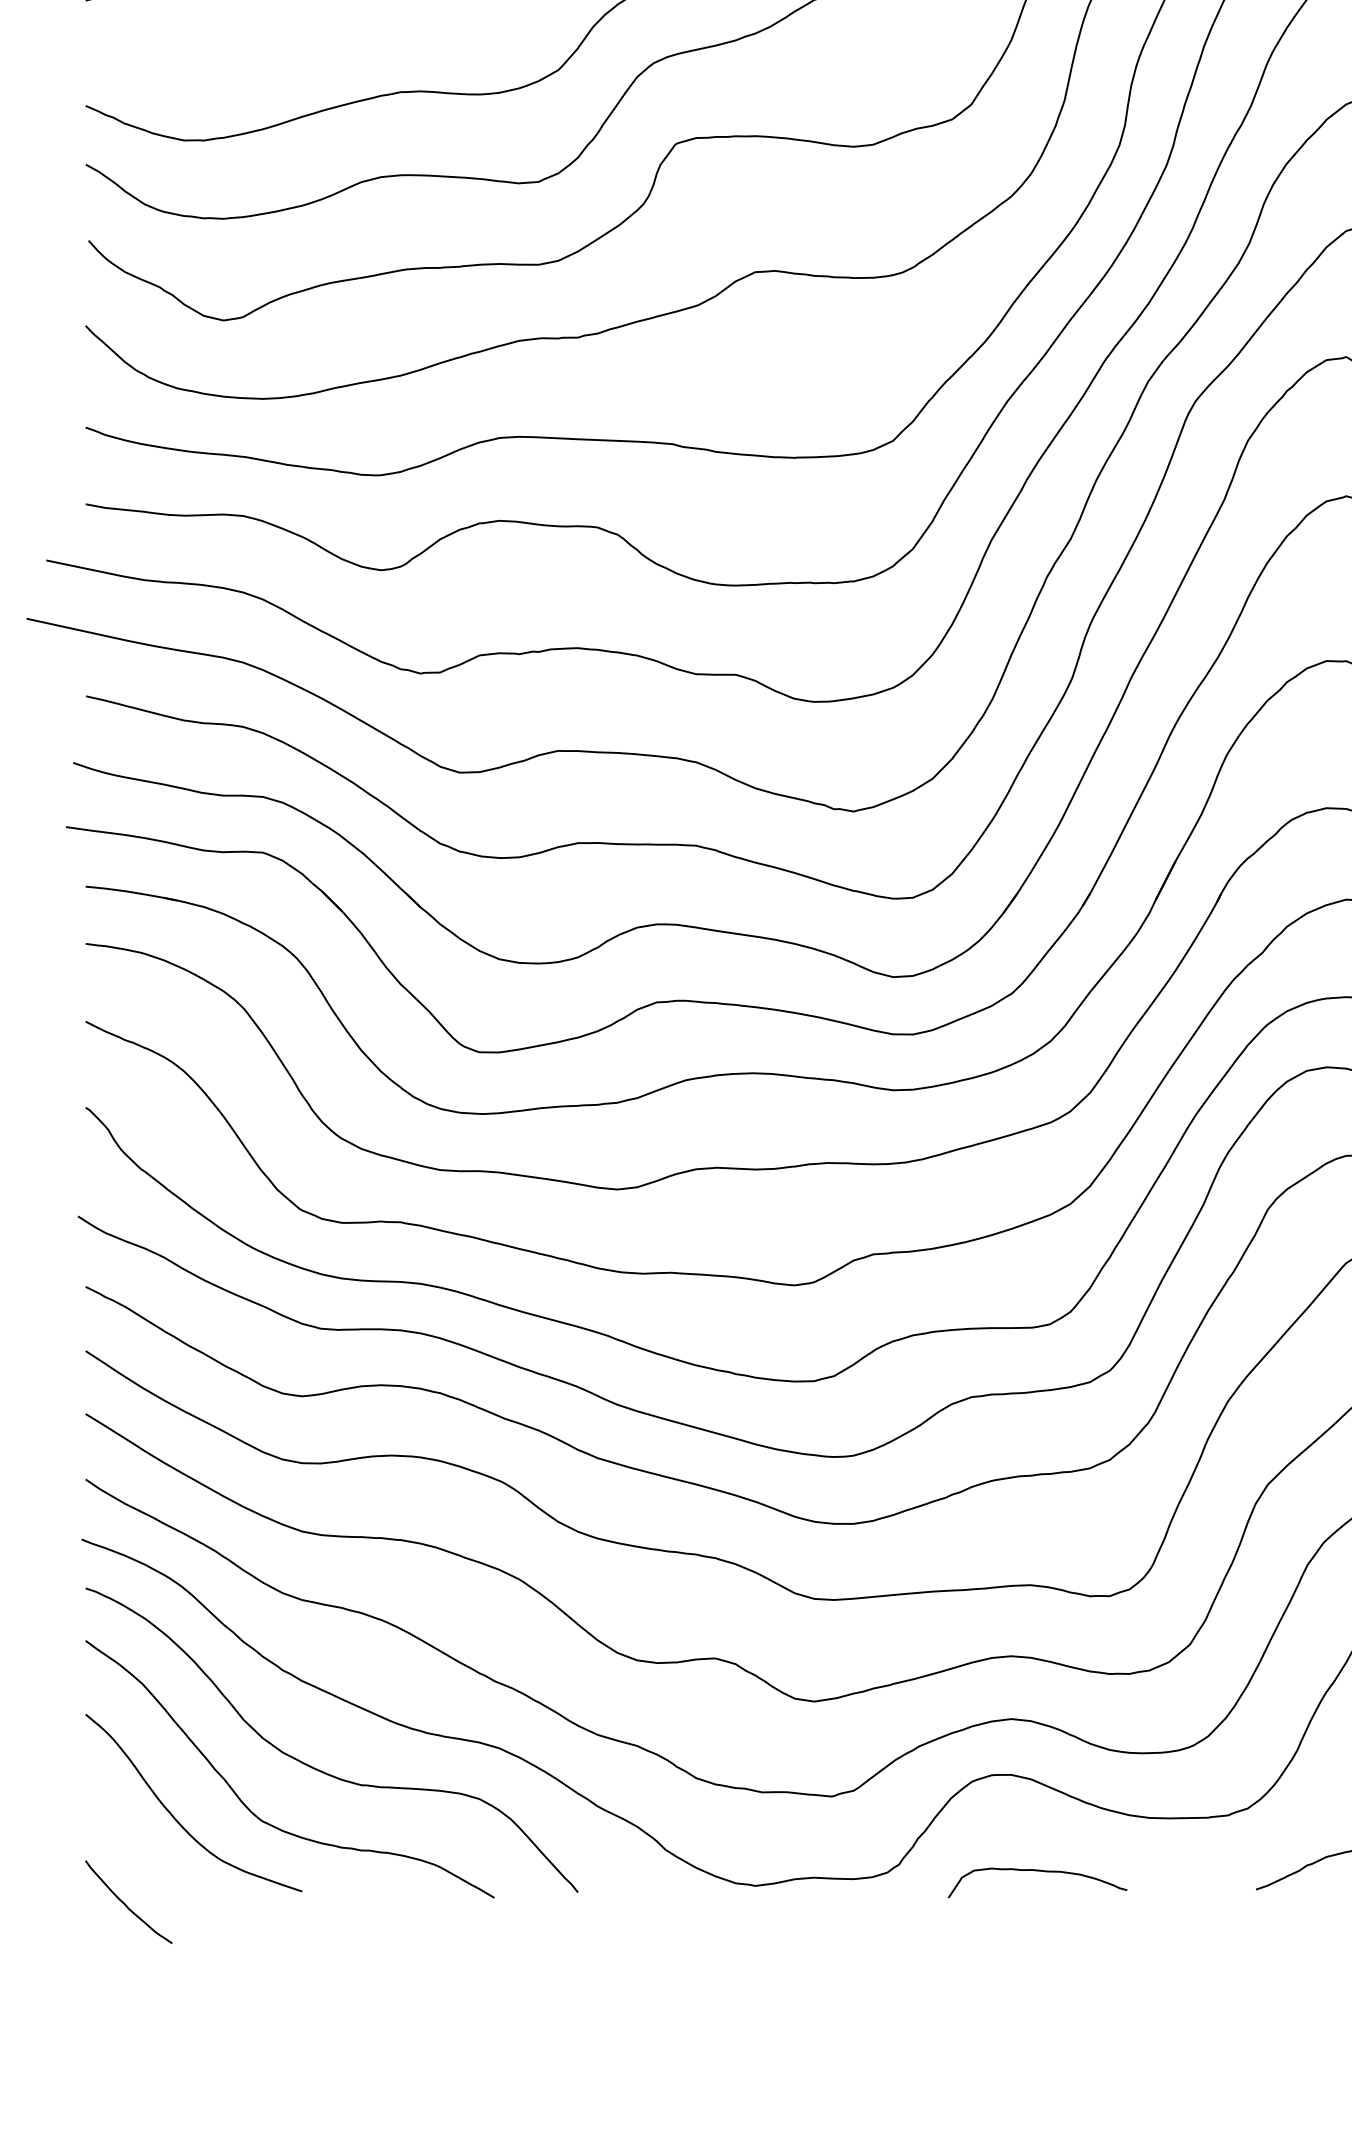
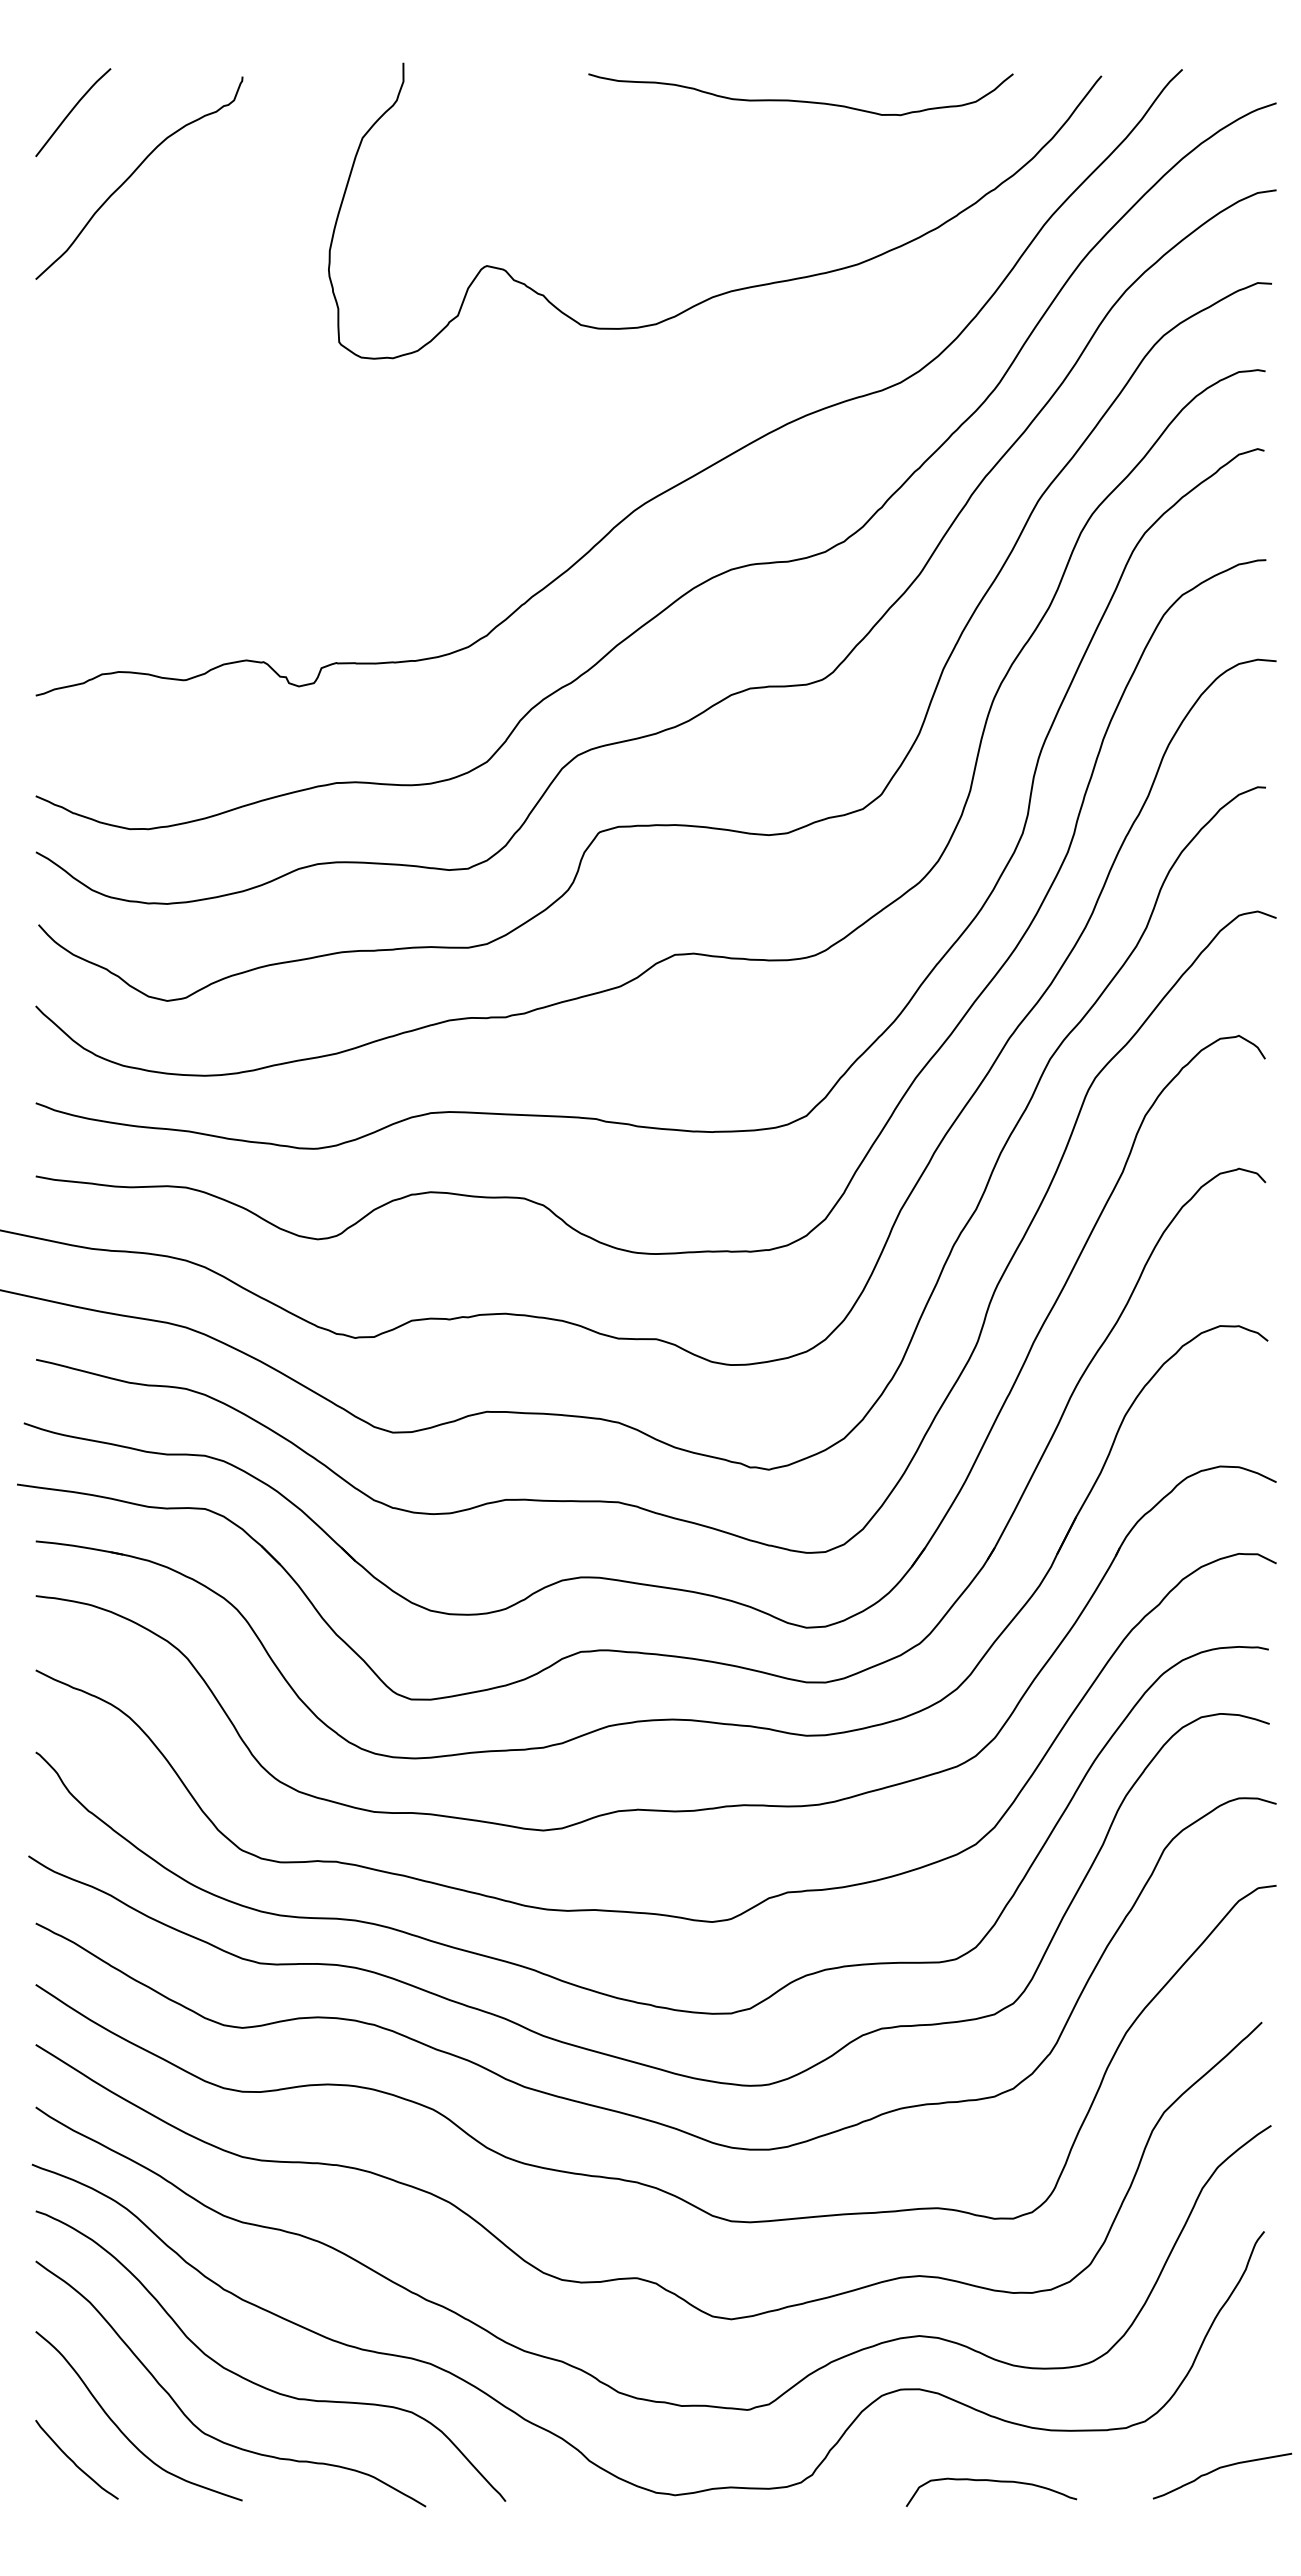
curve: (1037, 1871) -> (991, 2481), moved
curve: (126, 1903) -> (74, 2461), moved

